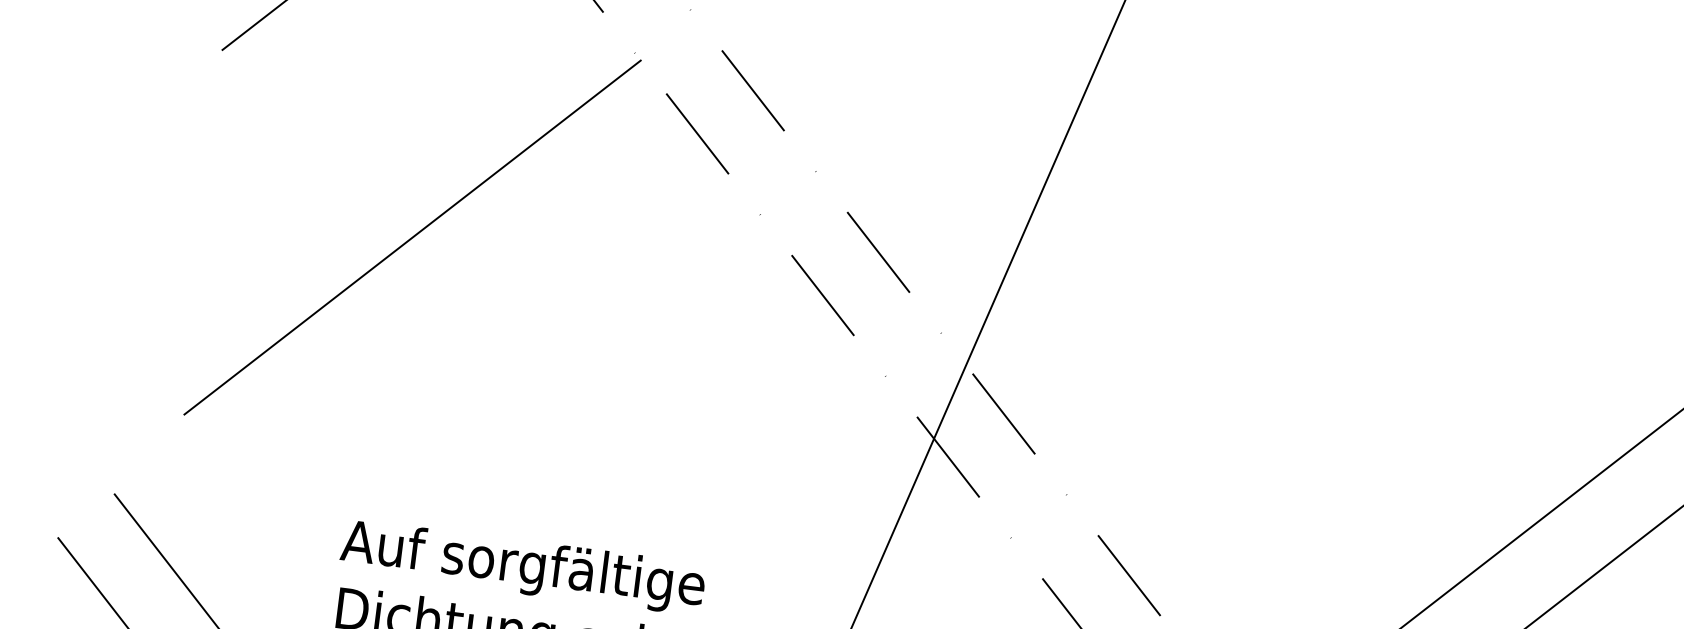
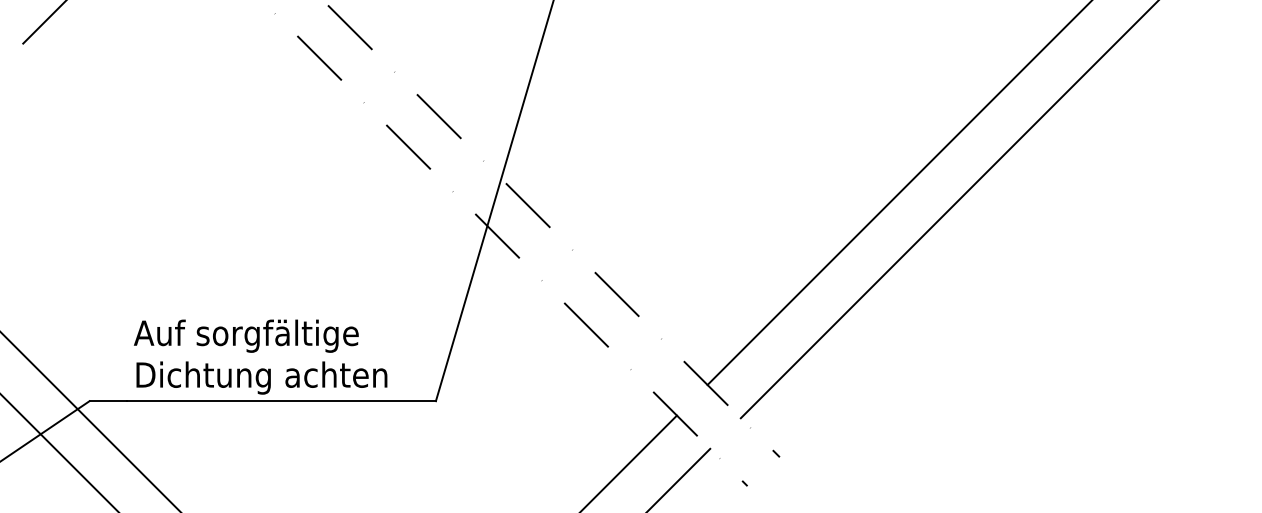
line: (412, 237) -> (153, 143), removed

